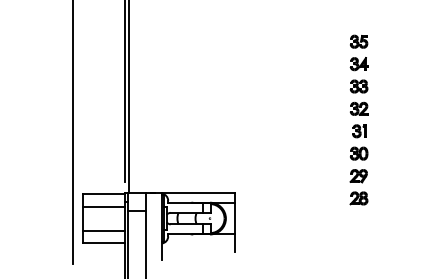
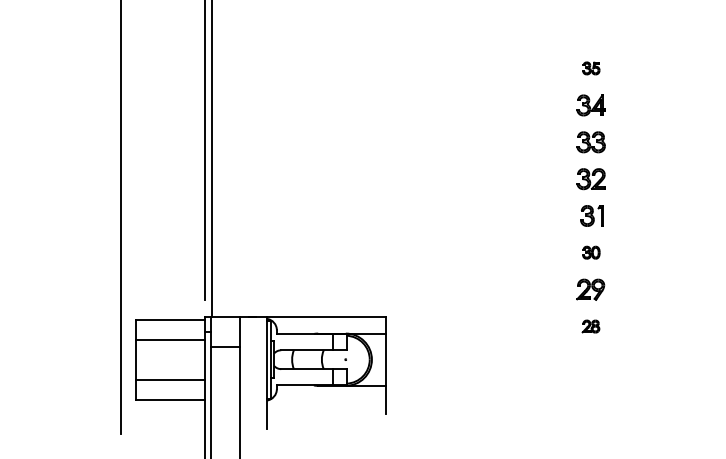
part: (359, 41) -> (591, 68), size x0.6
part: (359, 153) -> (591, 252), size x0.6
part: (358, 198) -> (590, 326), size x0.6

